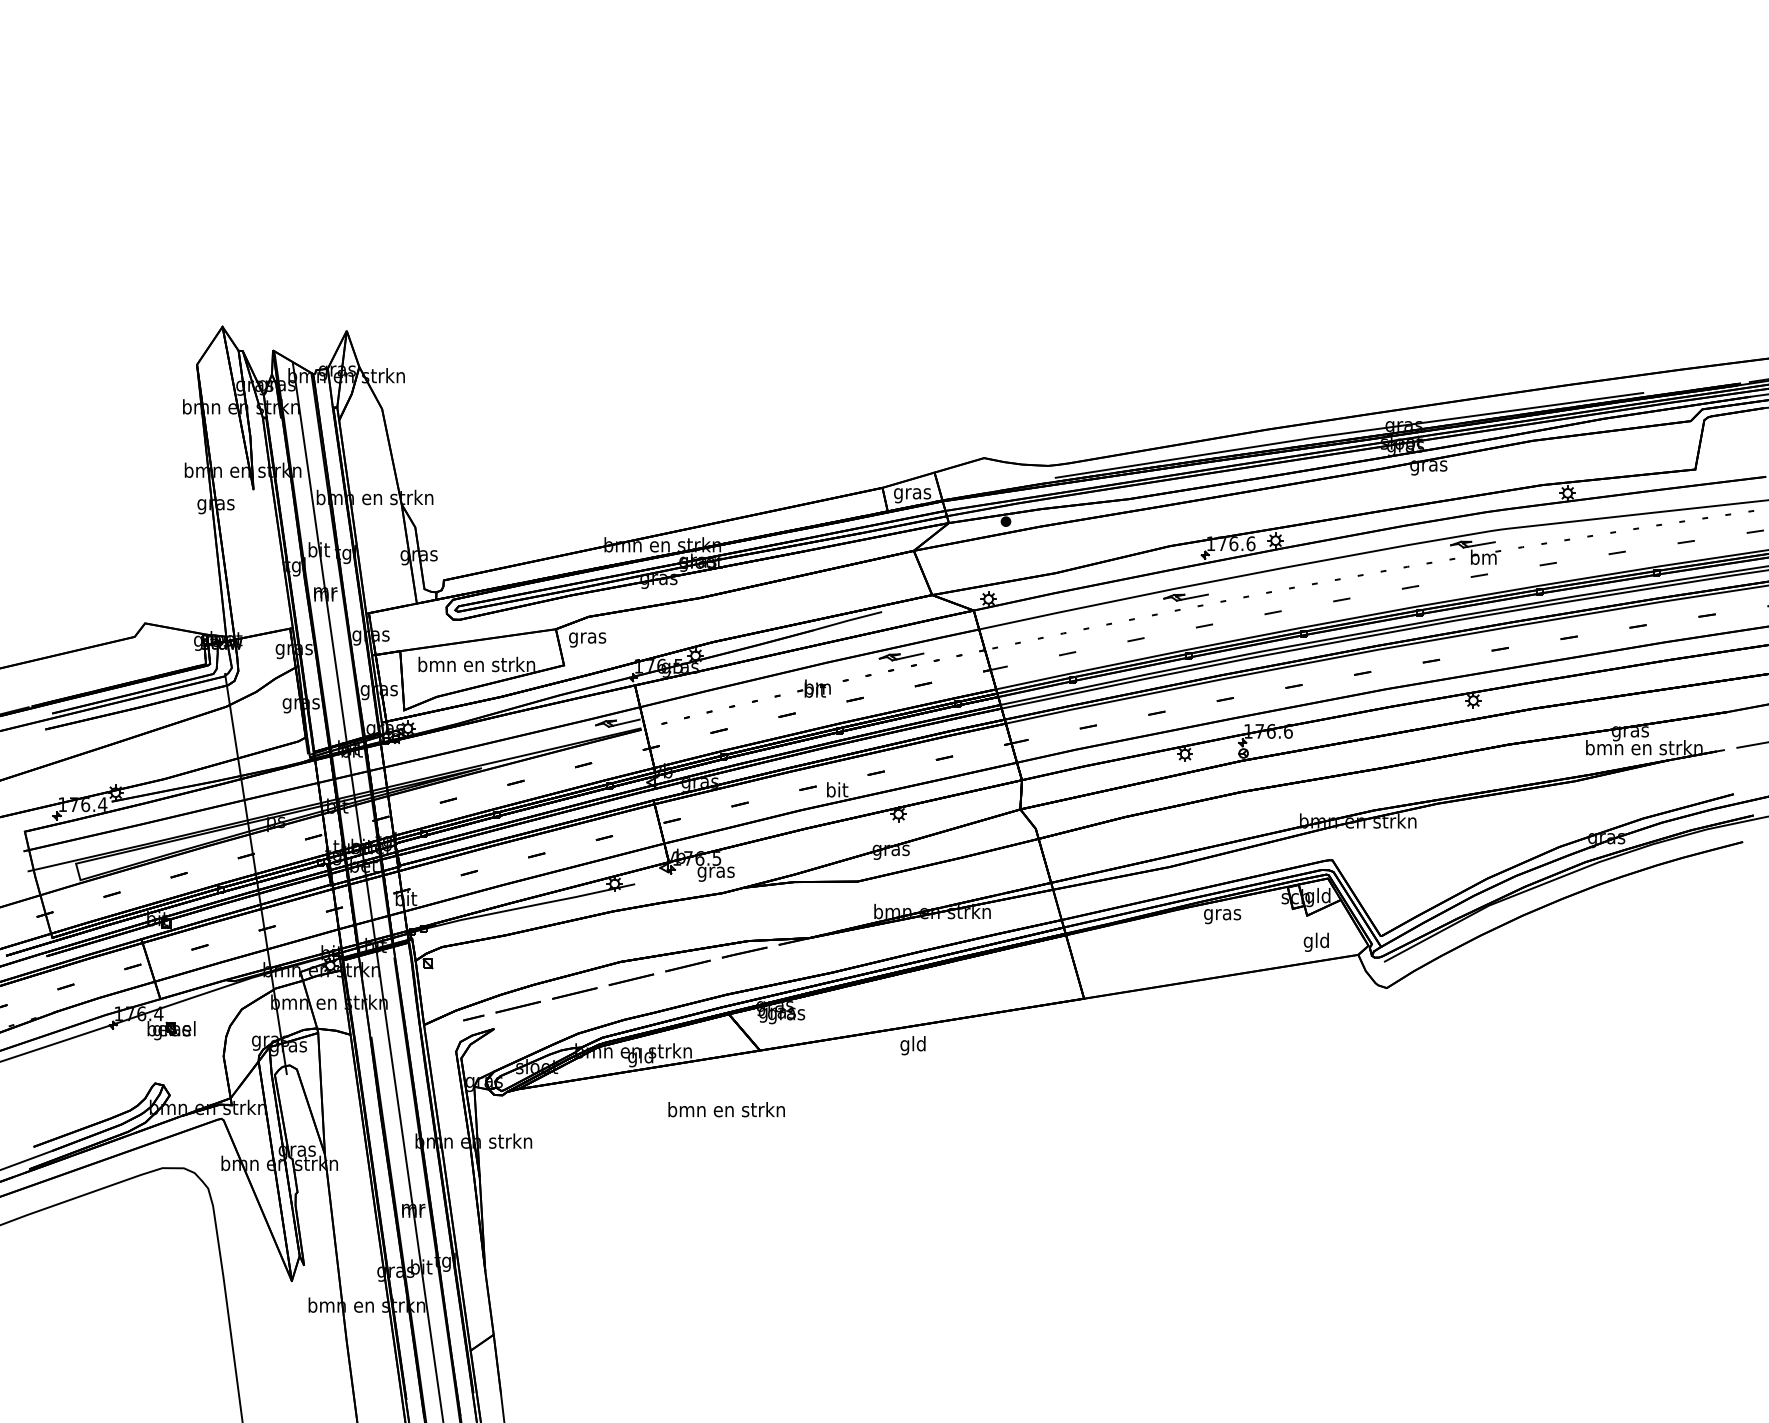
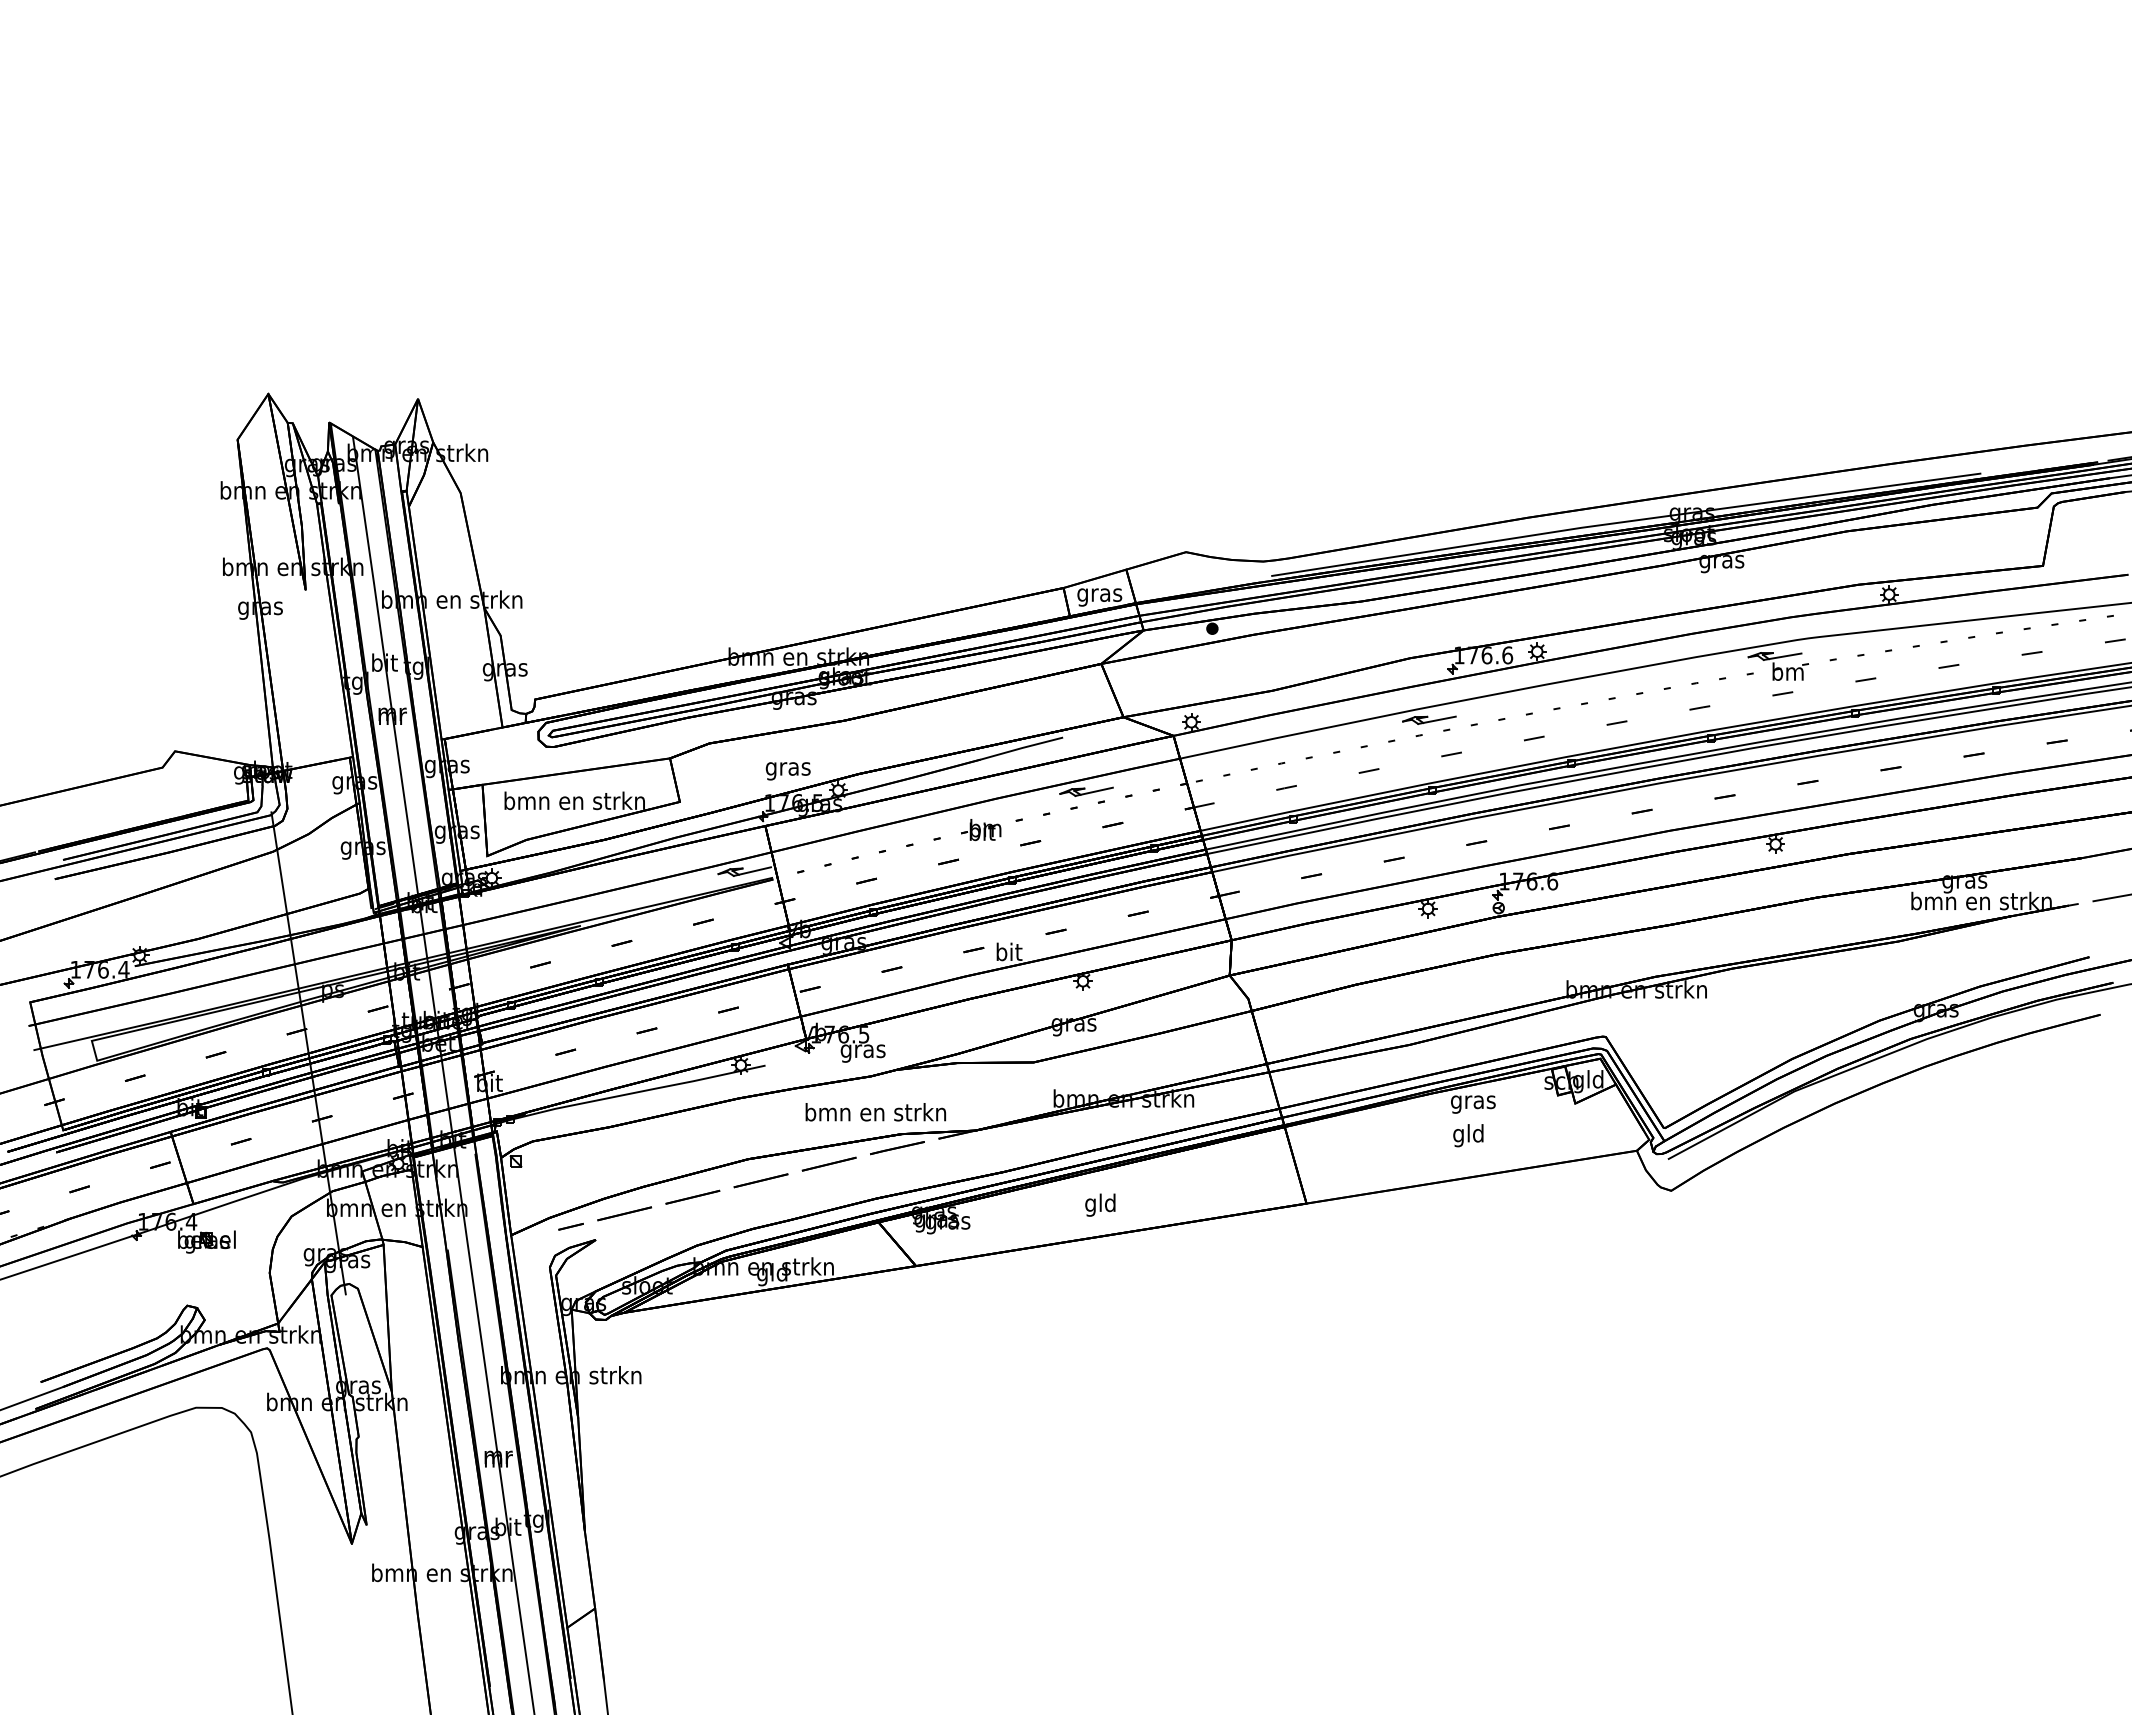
text: (586, 640) -> (787, 771), moved
text: (1316, 942) -> (1468, 1135), moved
text: (913, 1045) -> (1100, 1204), moved
text: (726, 1109) -> (875, 1112), moved

